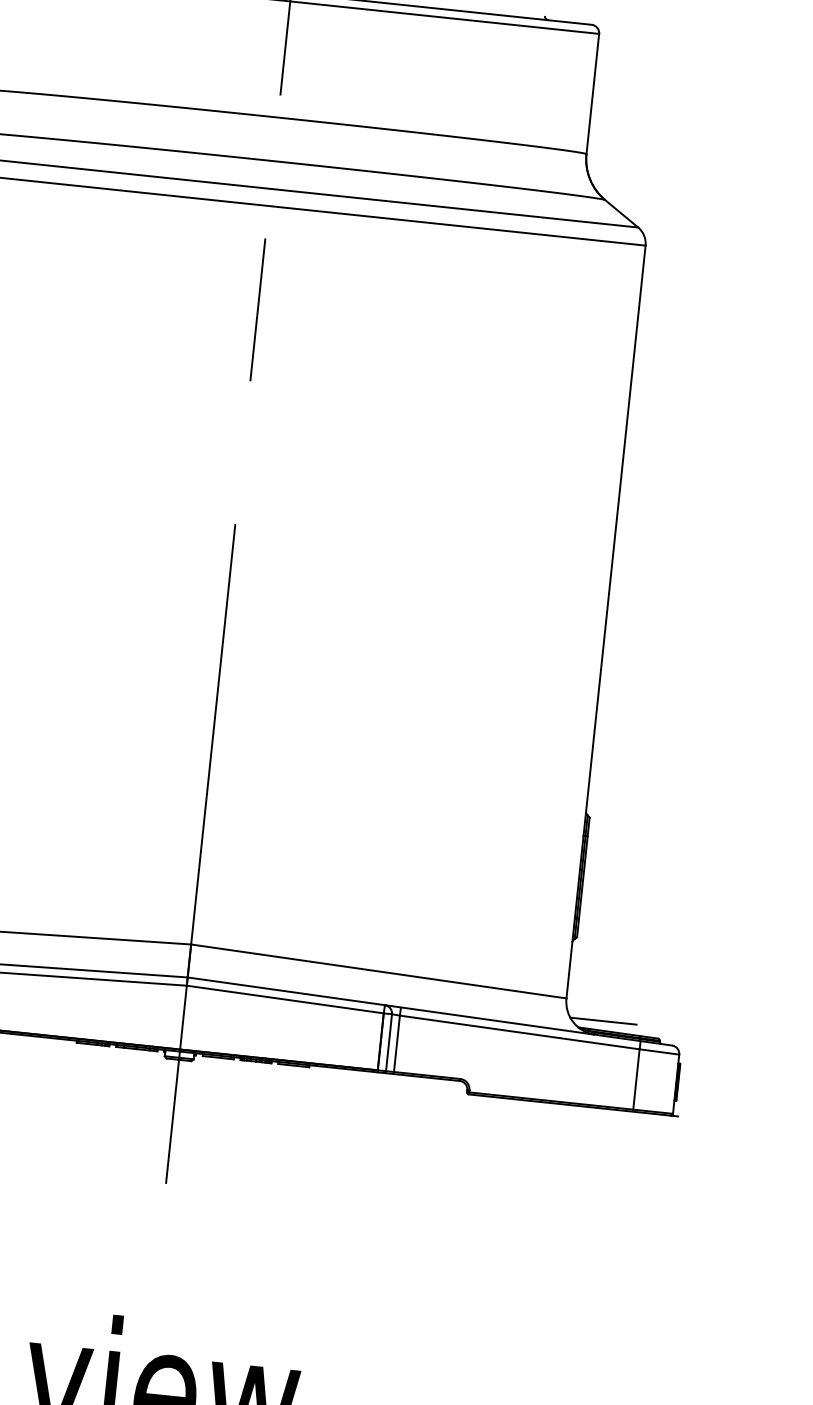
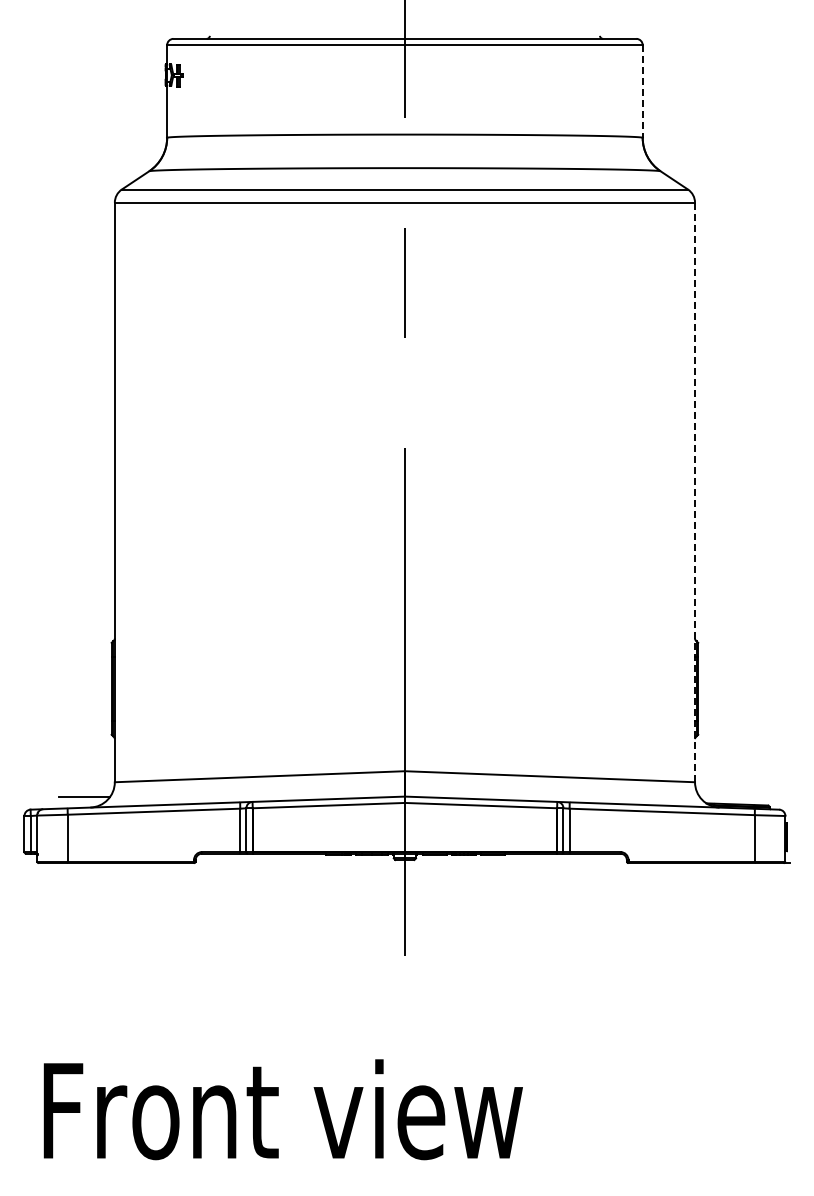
line: (592, 95) -> (642, 92), solid -> dashed
line: (606, 622) -> (695, 492), solid -> dashed
line: (602, 1020) -> (724, 796), removed

